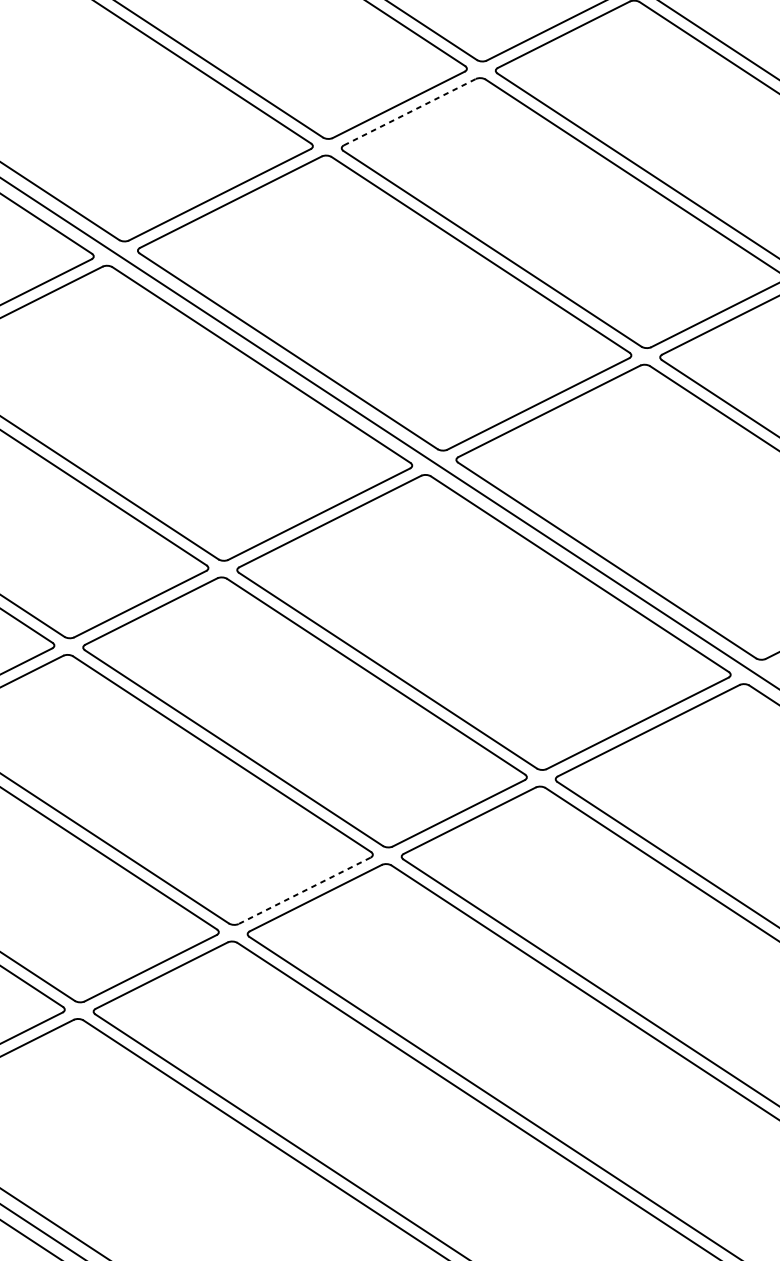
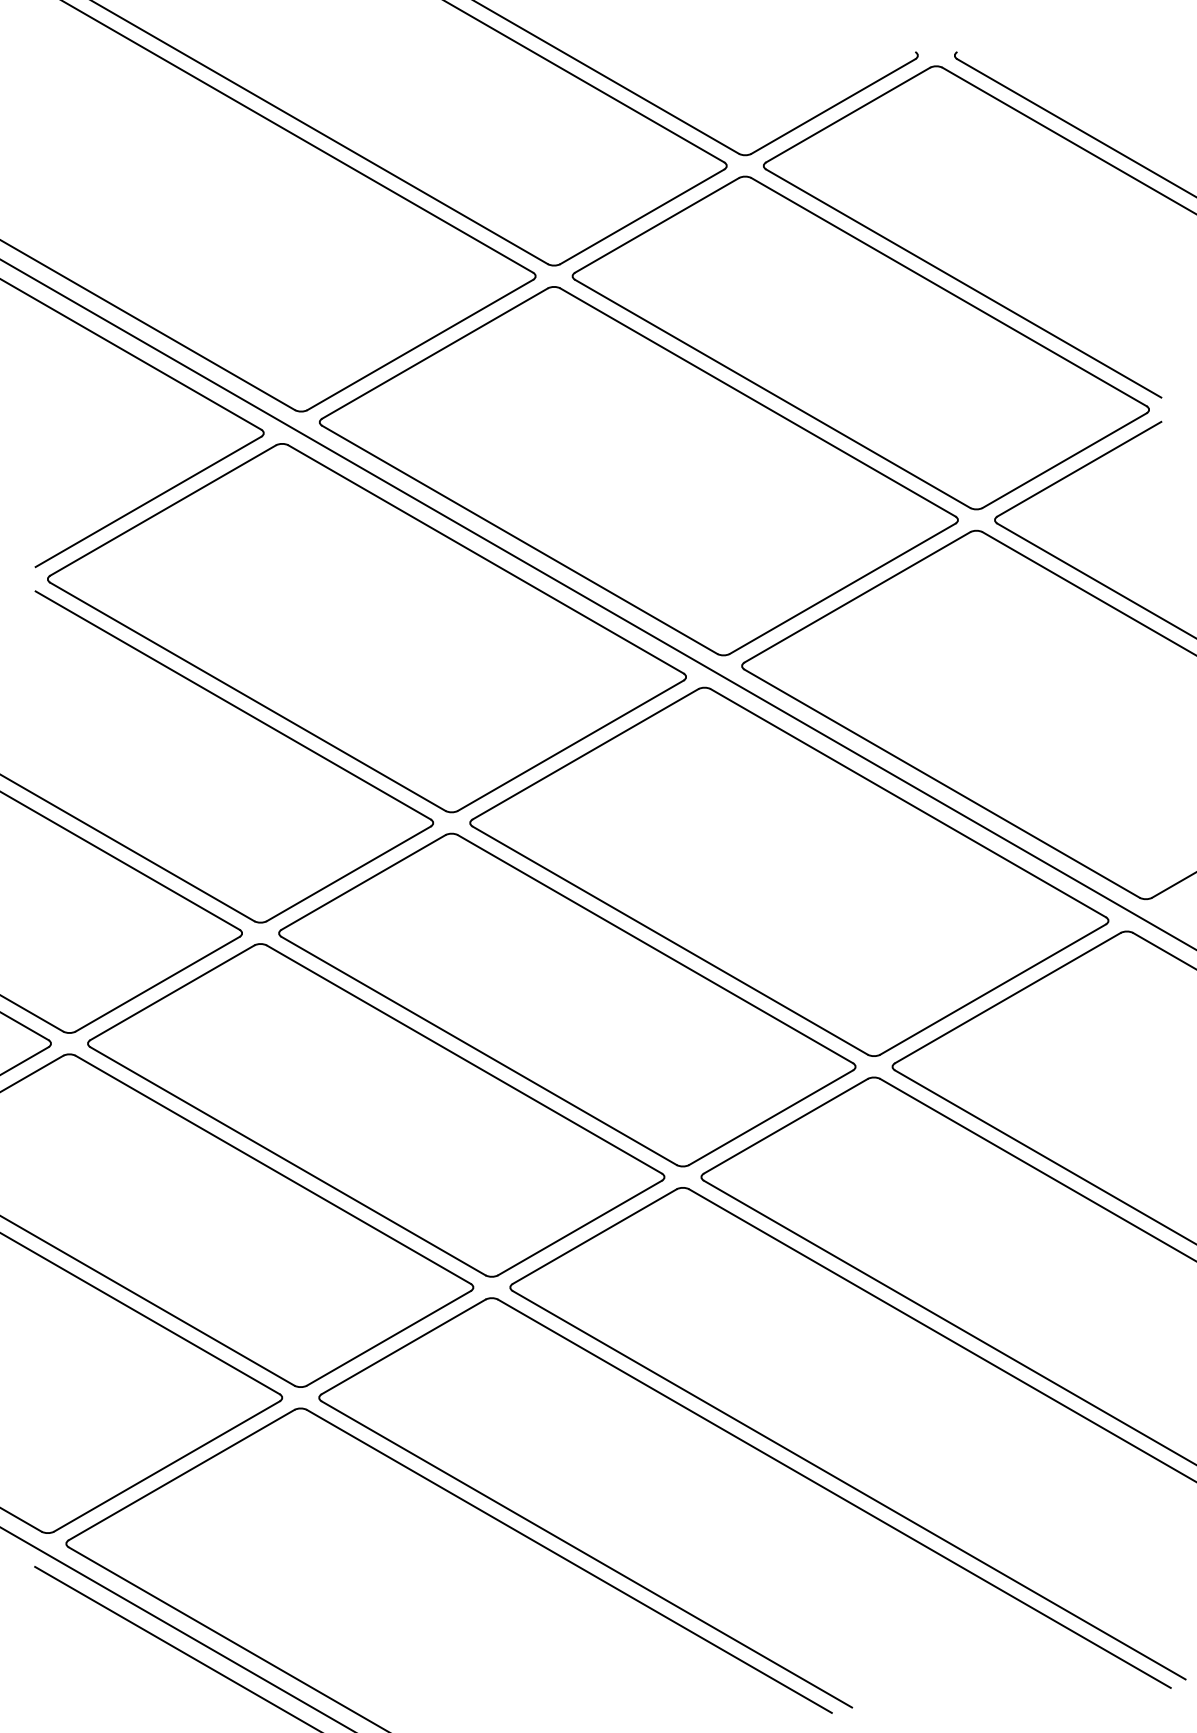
line: (410, 112) -> (657, 225), dashed -> solid
line: (305, 891) -> (580, 1228), dashed -> solid

